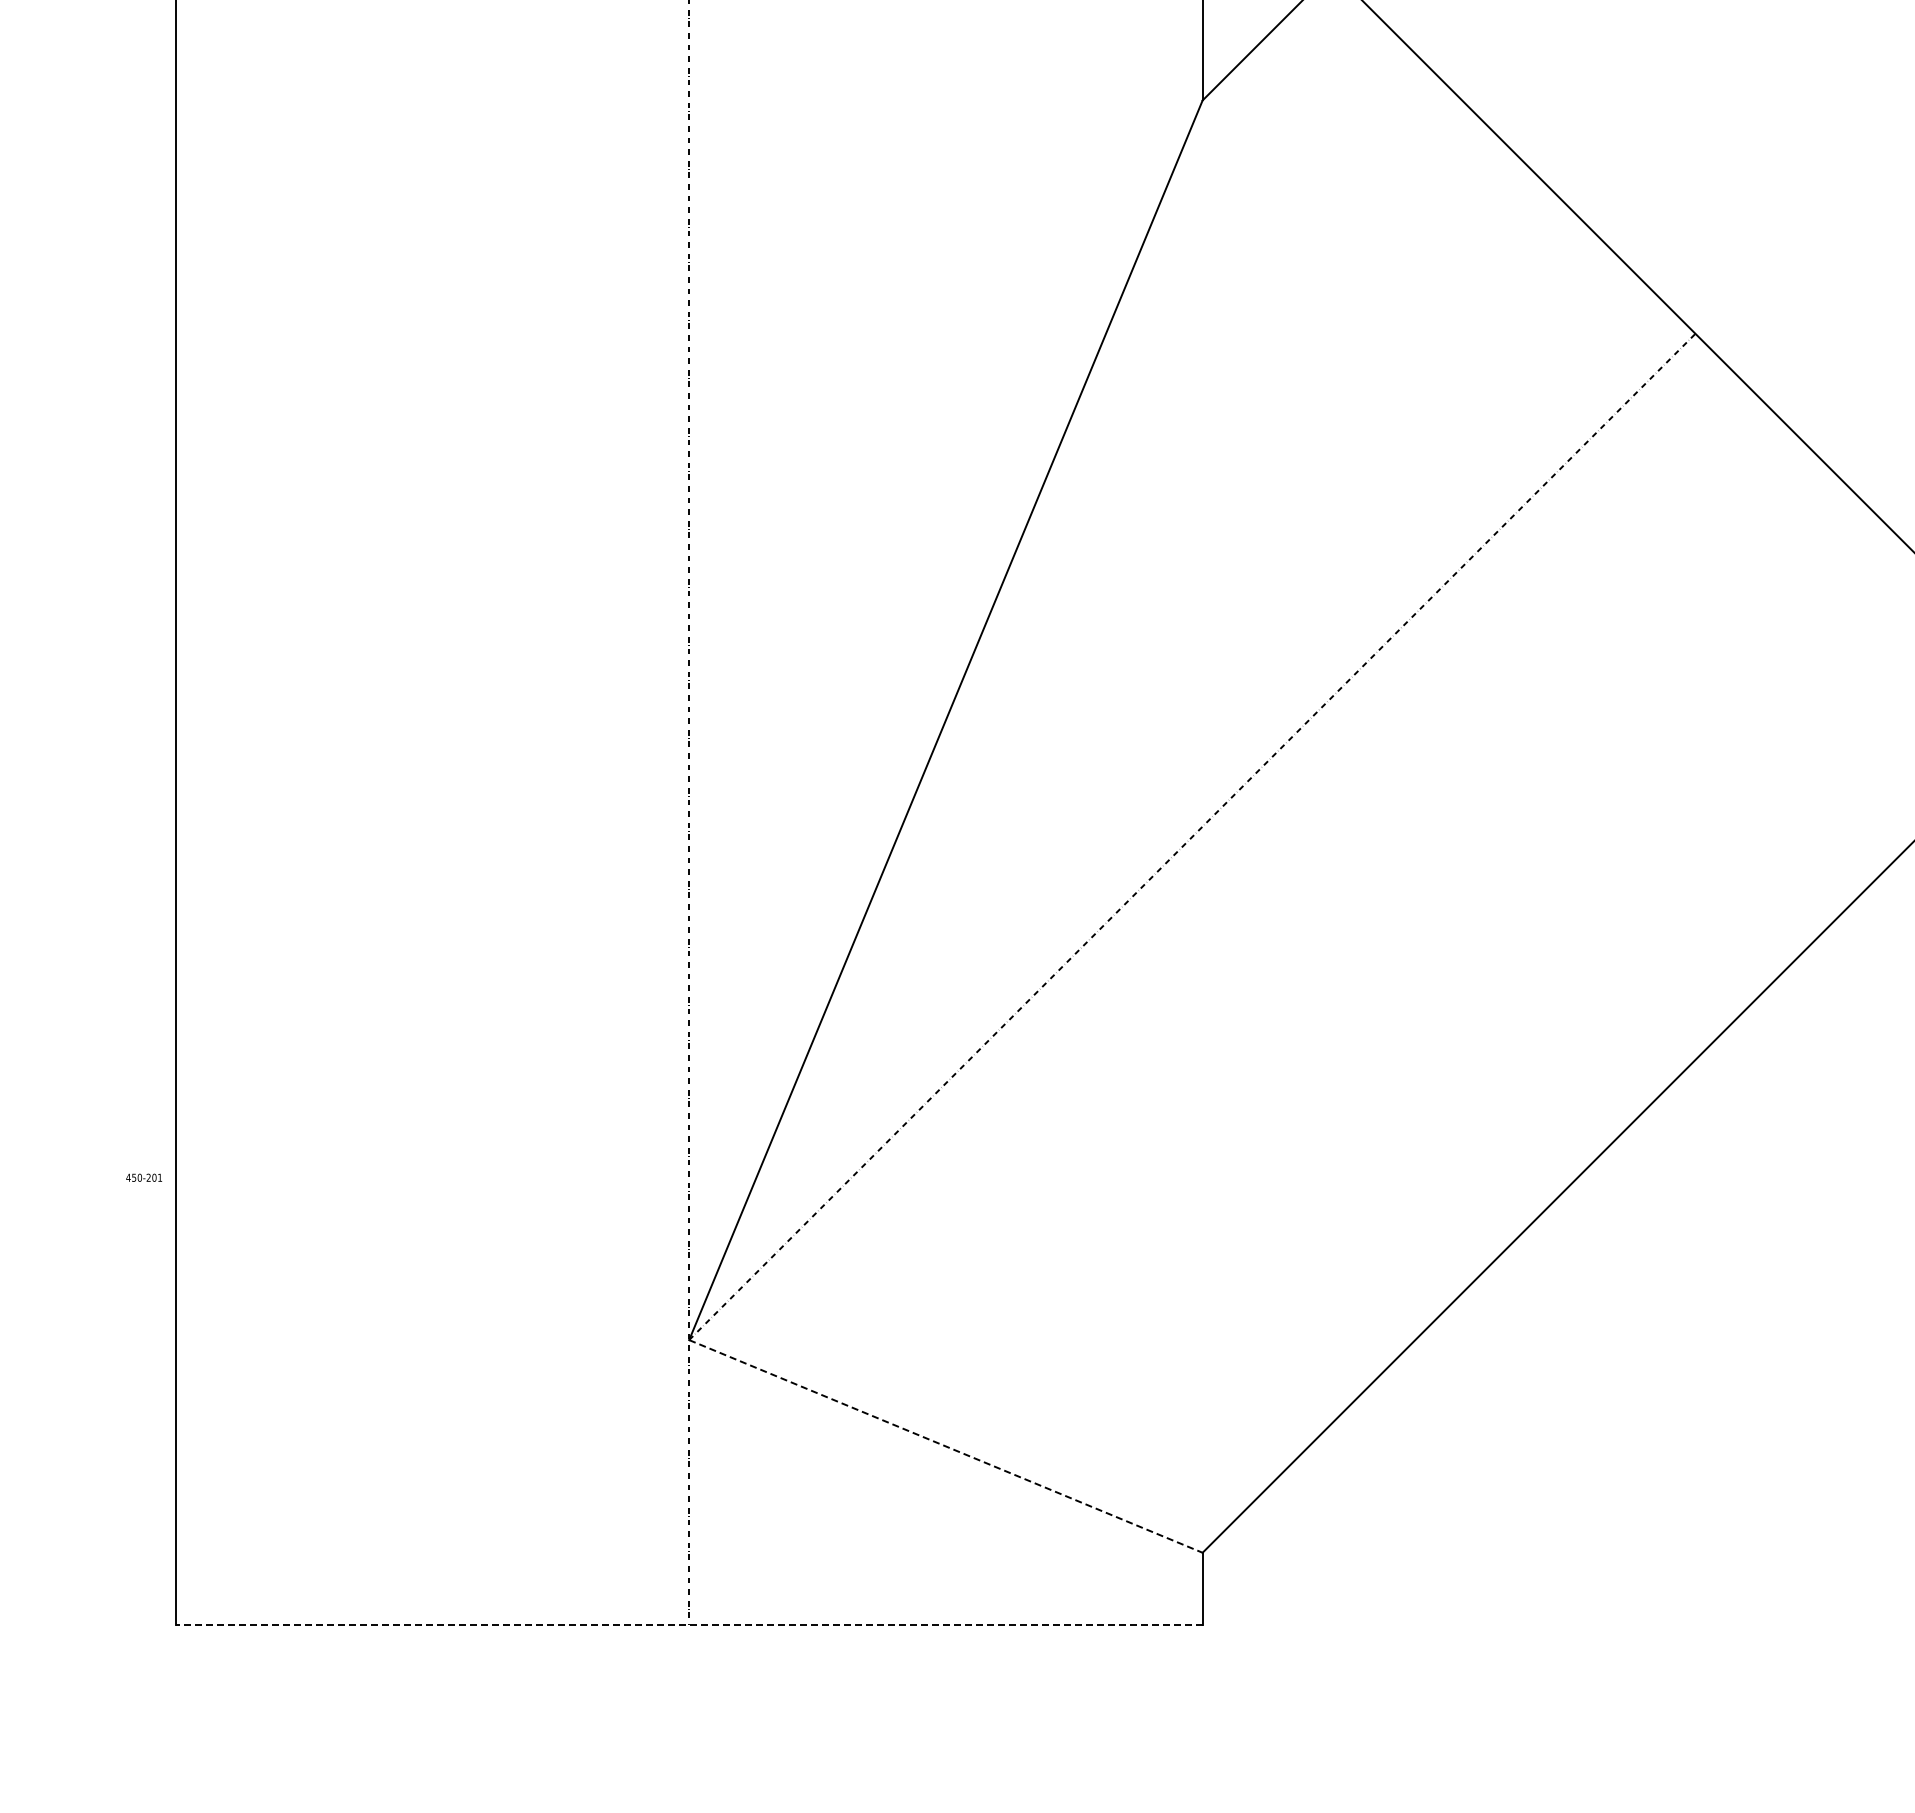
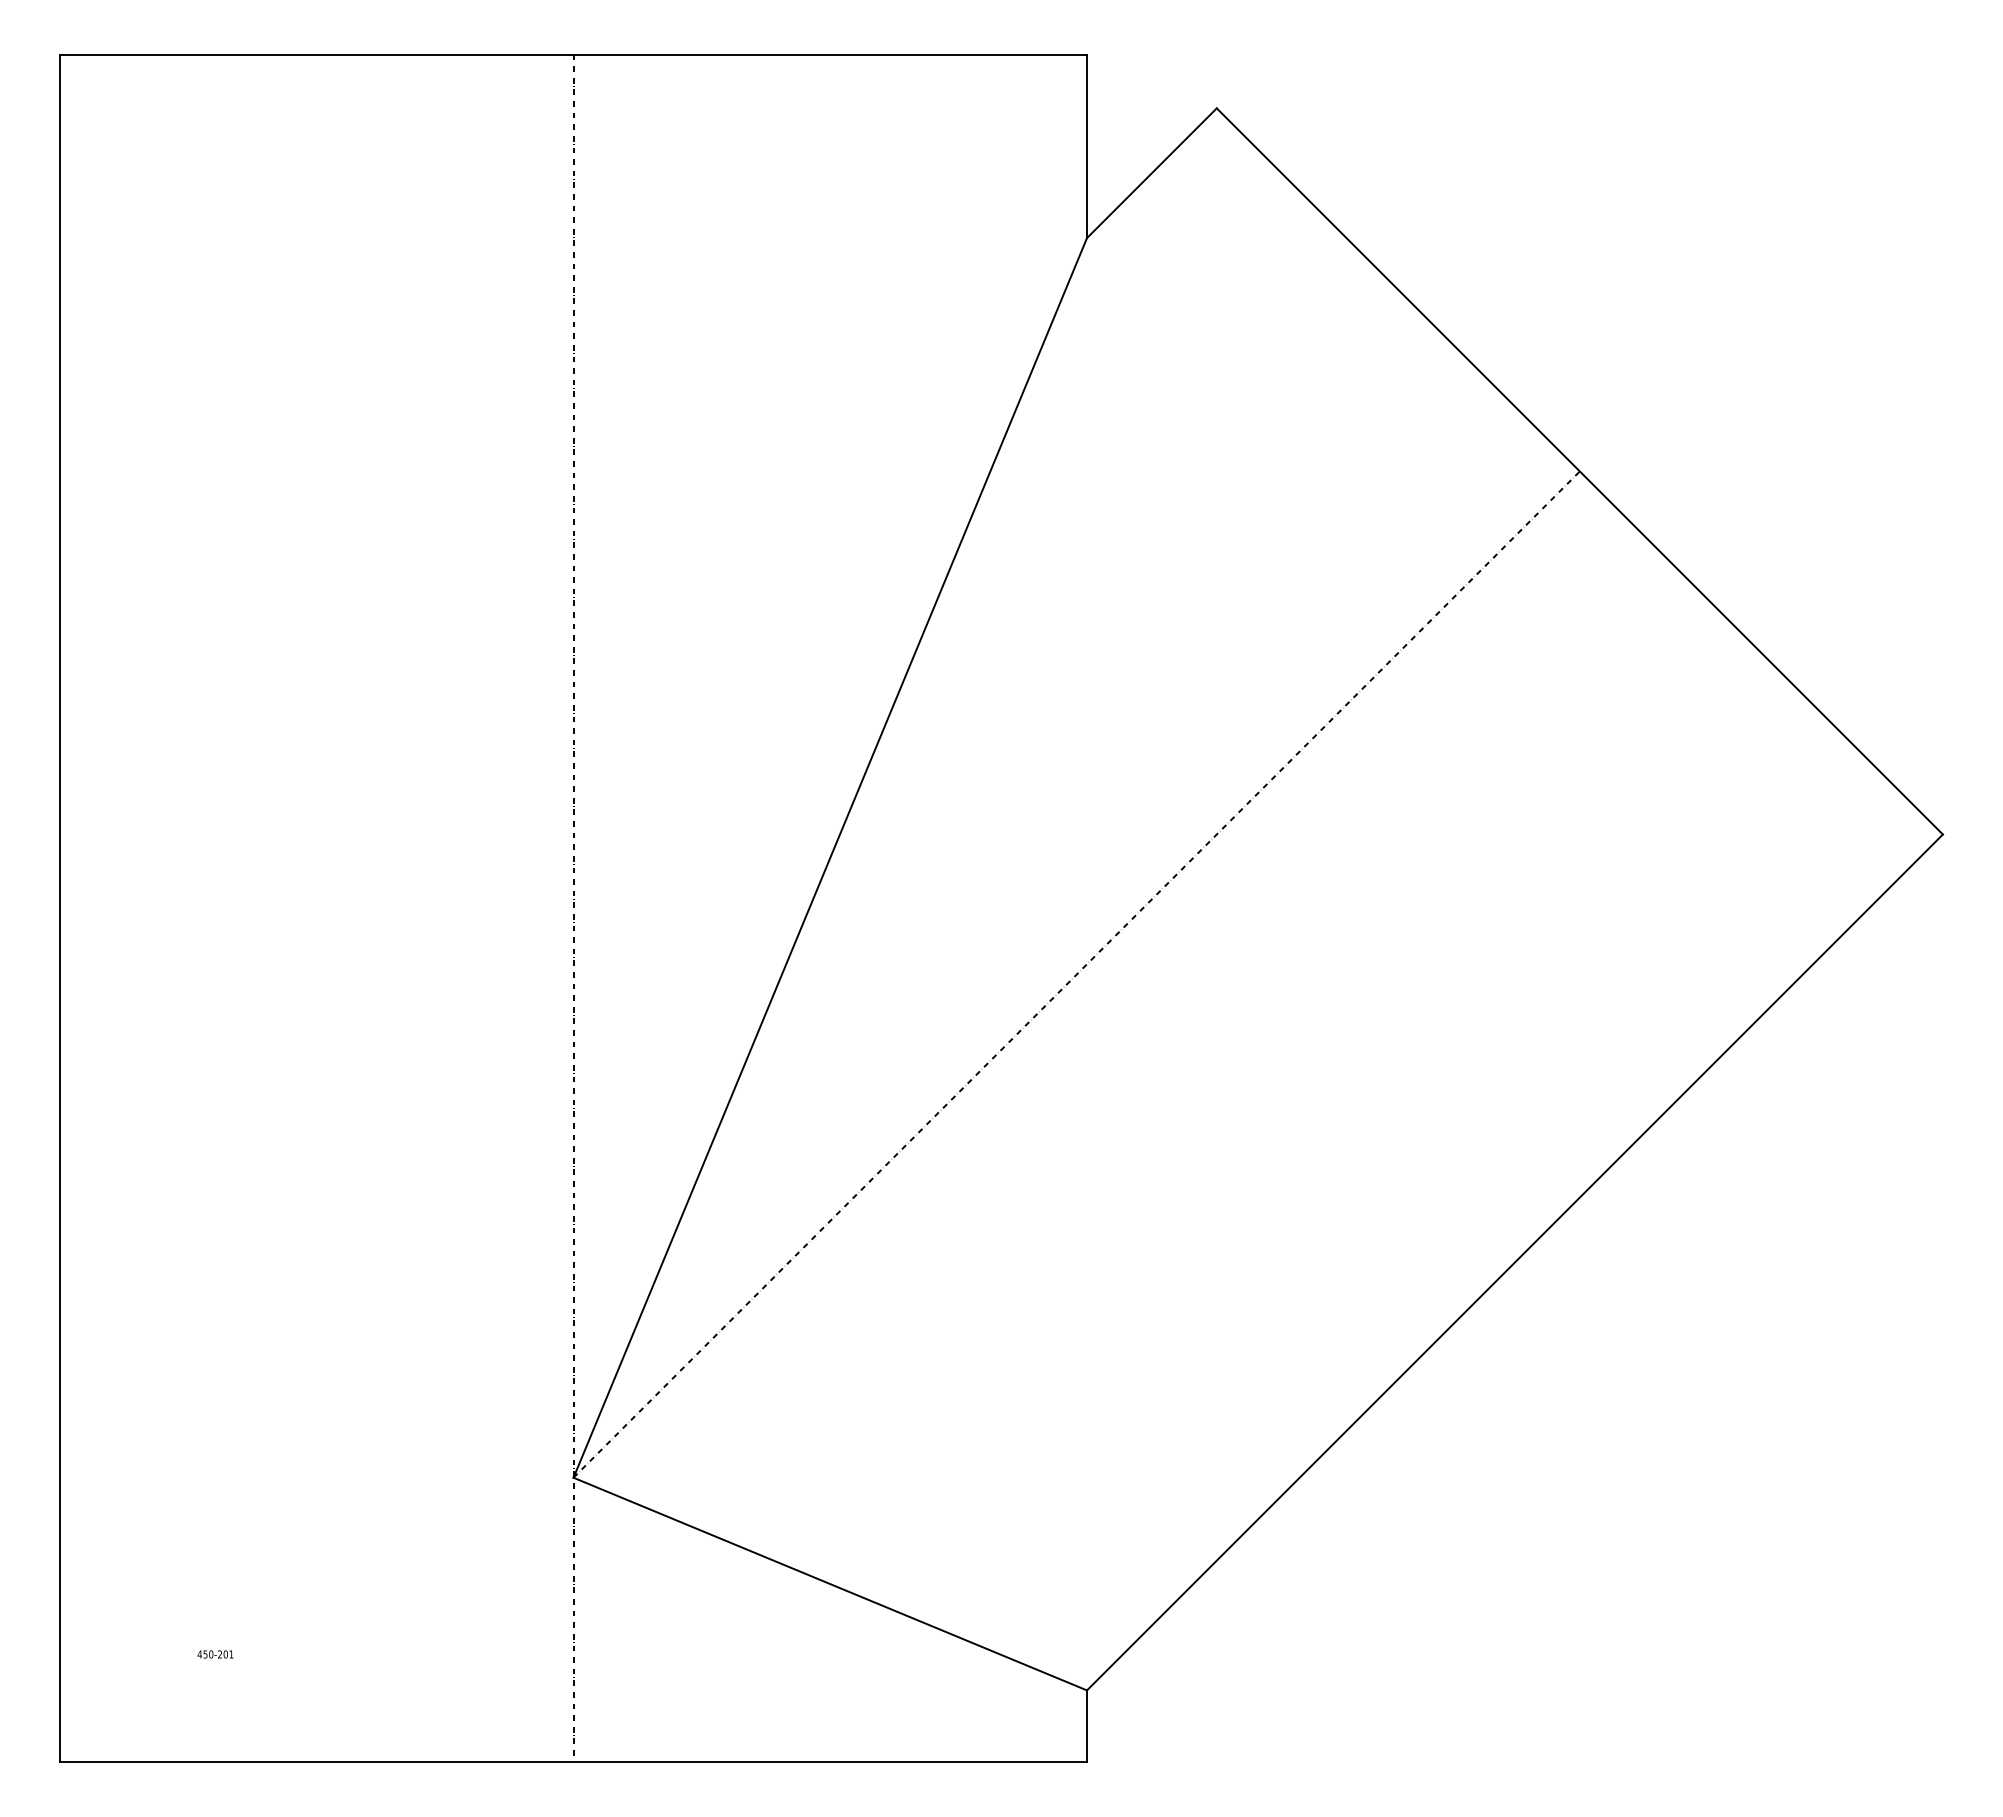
text: (144, 1177) -> (215, 1654), moved
line: (946, 1446) -> (830, 1584), dashed -> solid
line: (689, 1624) -> (573, 1762), dashed -> solid

